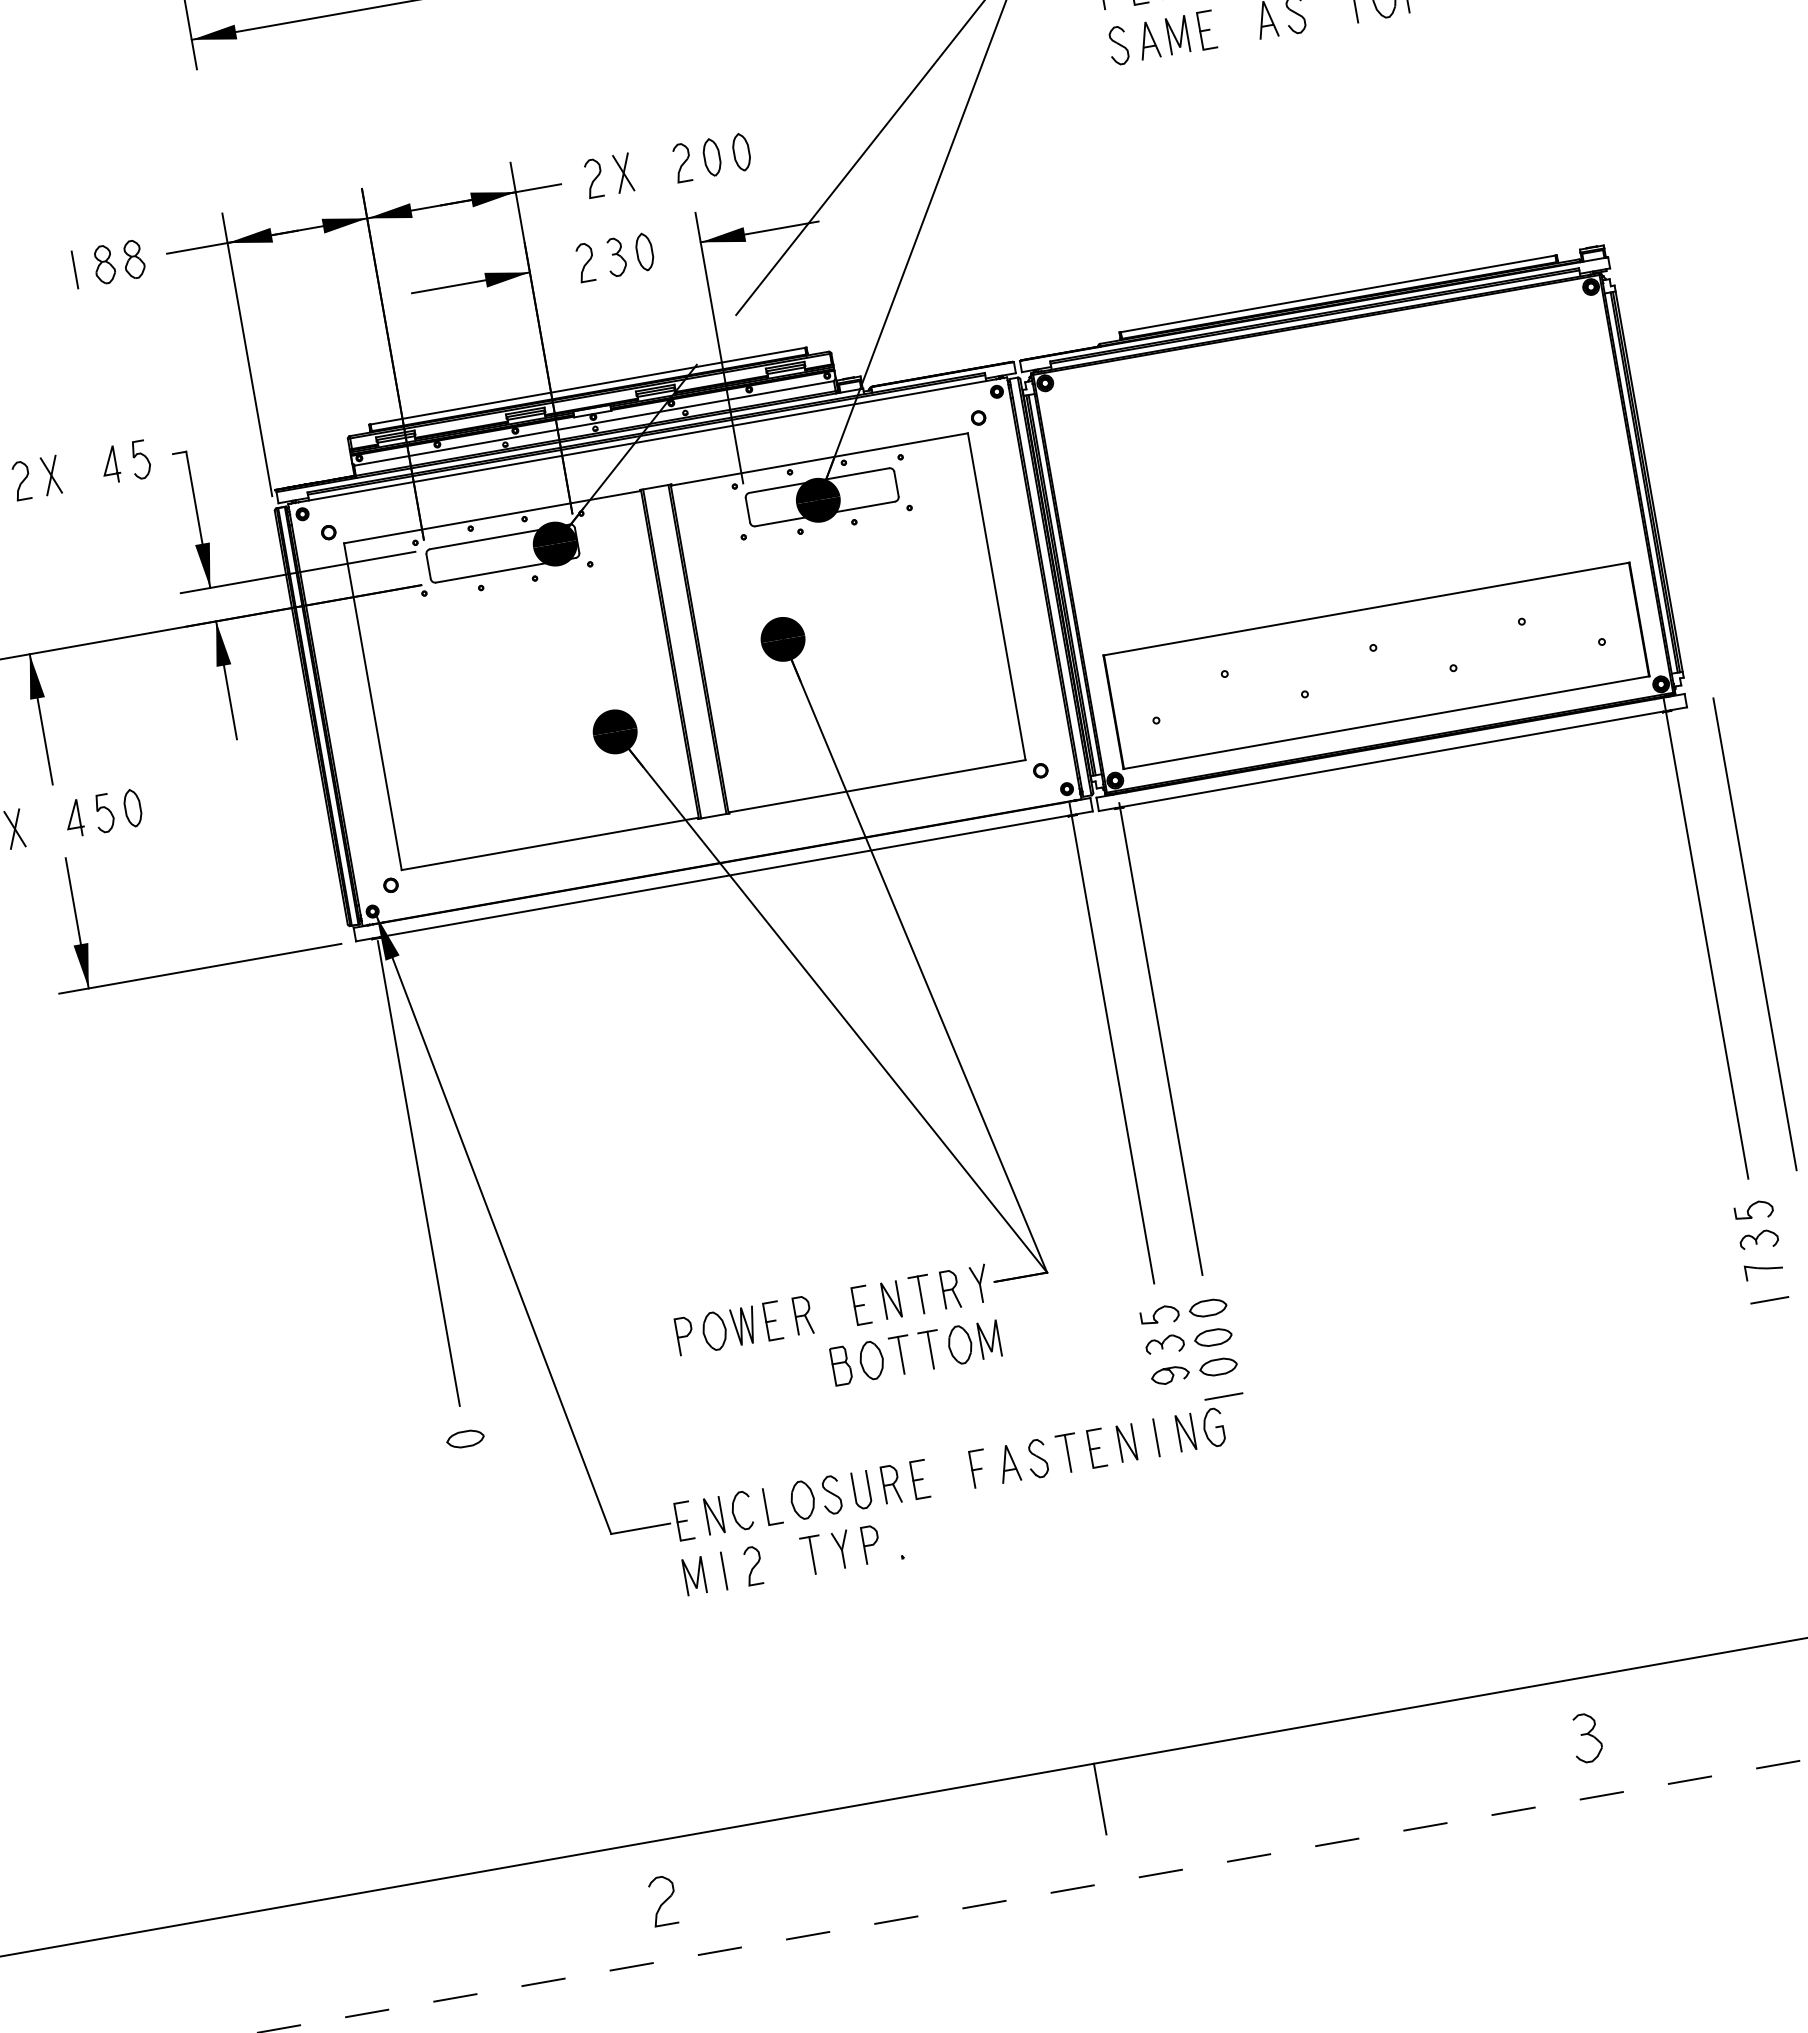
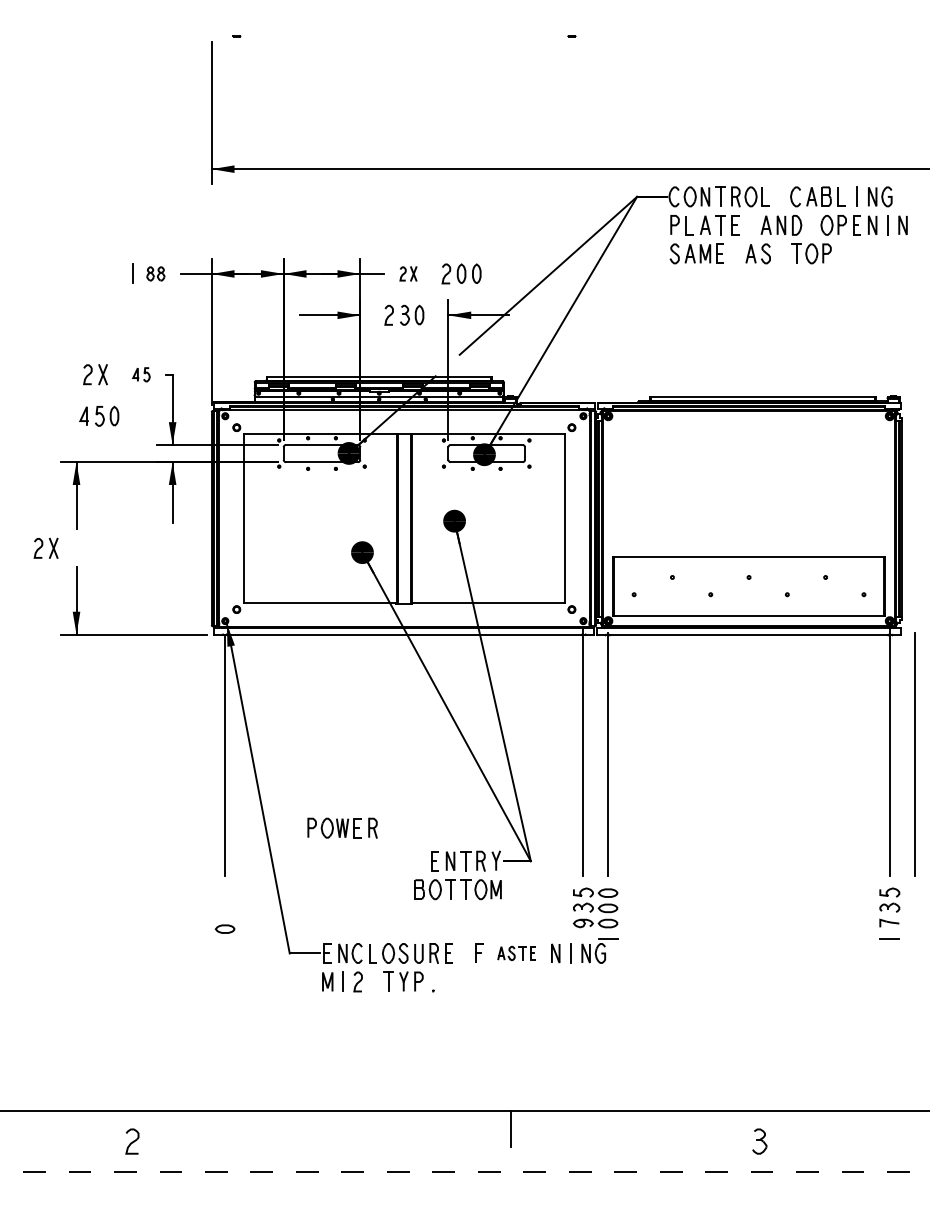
part: (609, 174) -> (408, 273), size x0.7
part: (118, 261) -> (155, 273), size x0.7
part: (125, 461) -> (141, 374), size x0.7
part: (103, 811) -> (99, 415), moved
part: (743, 1324) -> (342, 827), moved
part: (463, 1438) -> (224, 928), moved
part: (1050, 1456) -> (516, 953), size x0.7
part: (663, 1900) -> (132, 1141), moved

